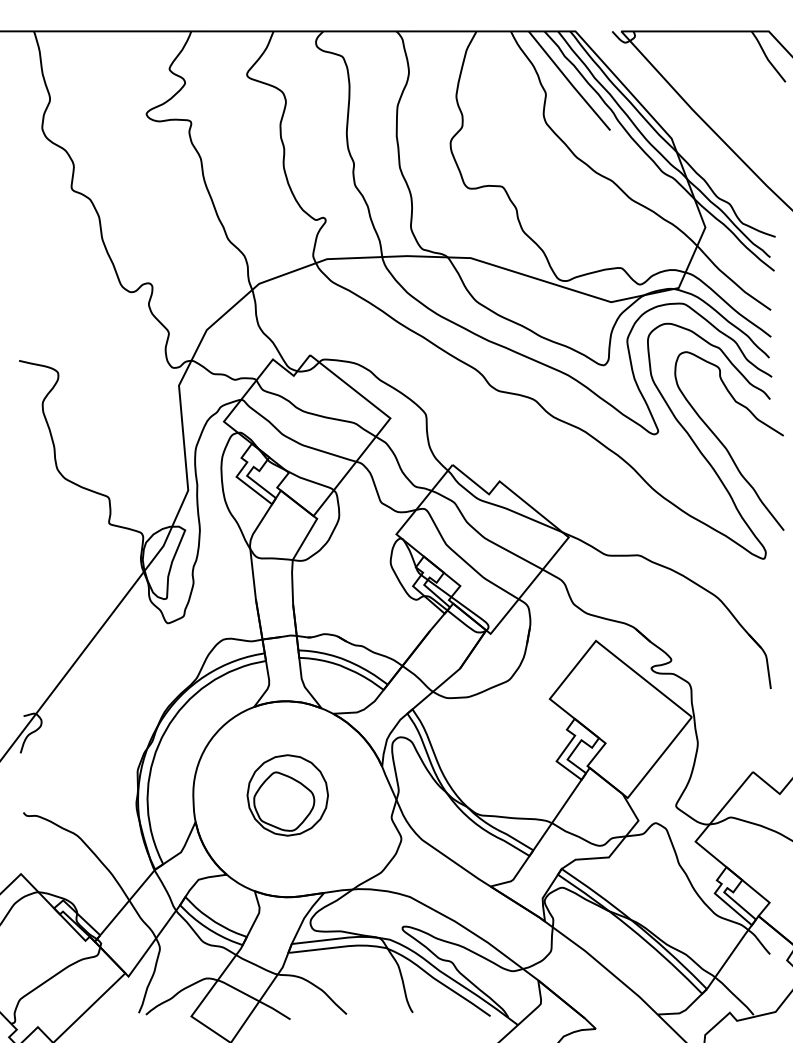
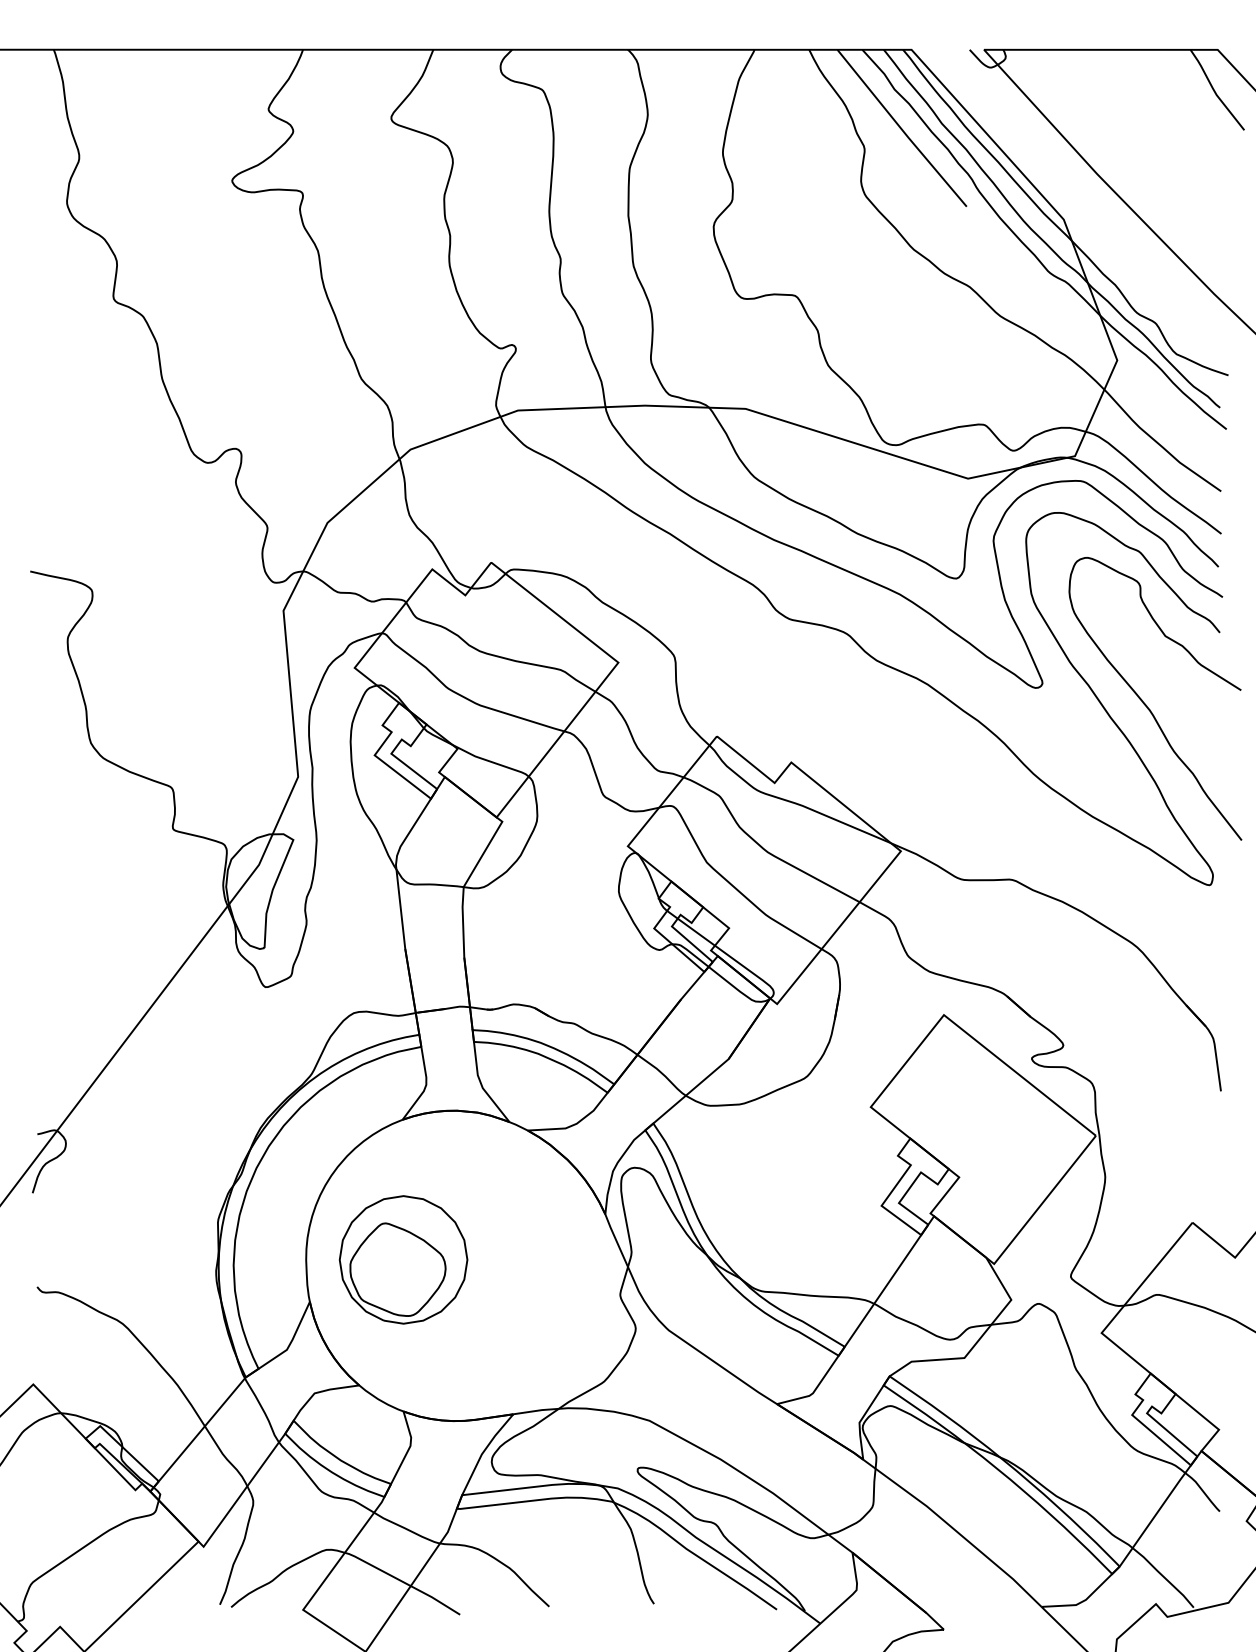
part: (287, 795) -> (403, 1259), moved

